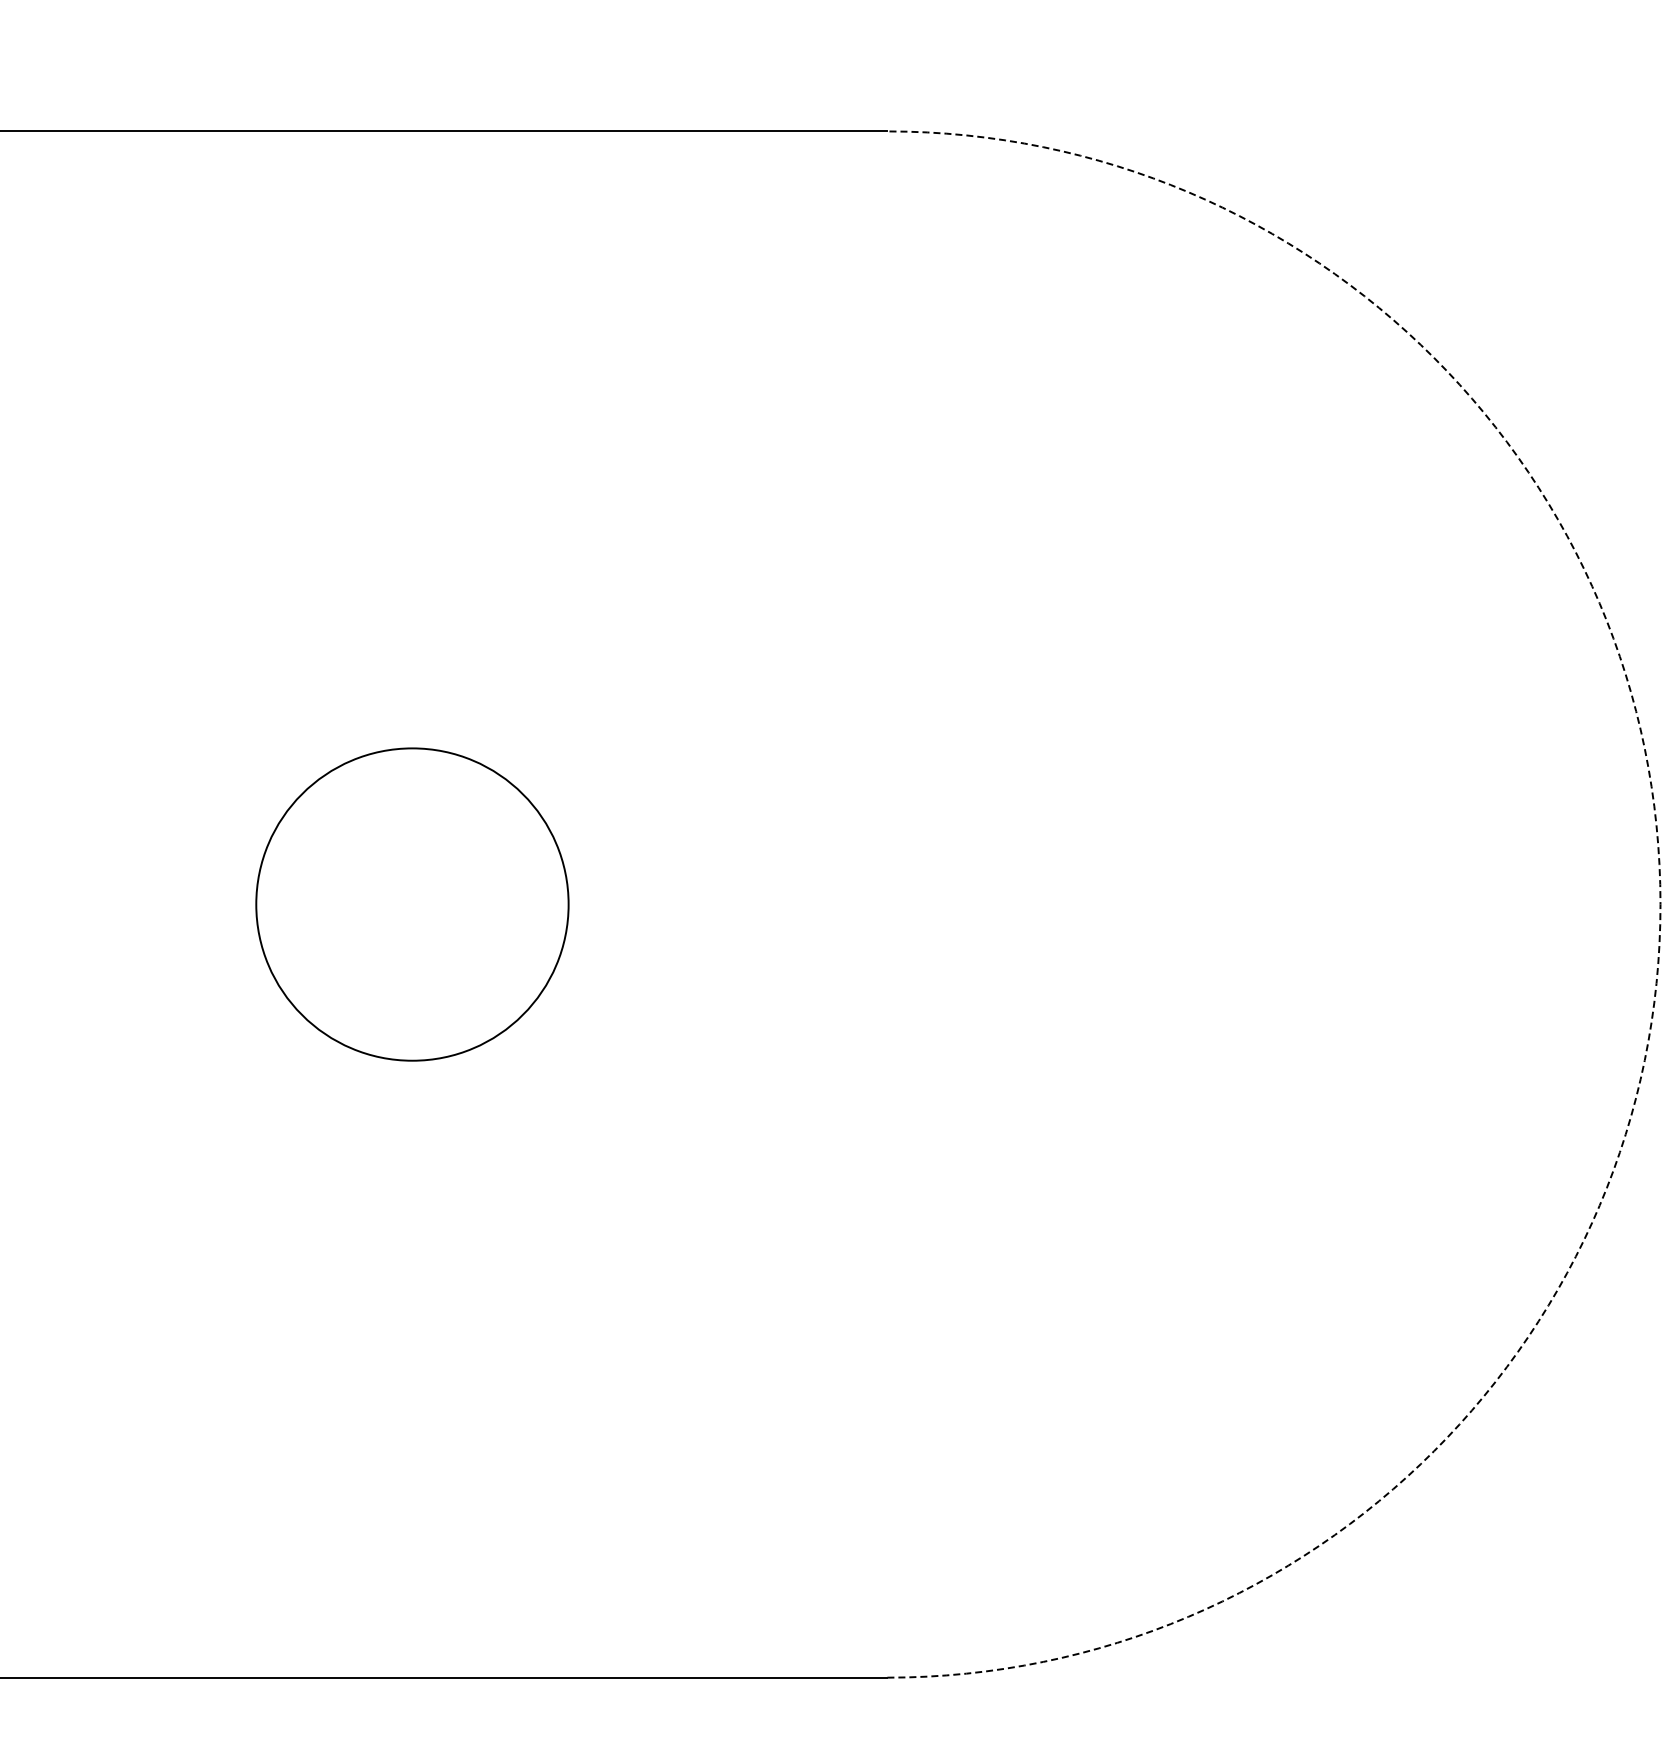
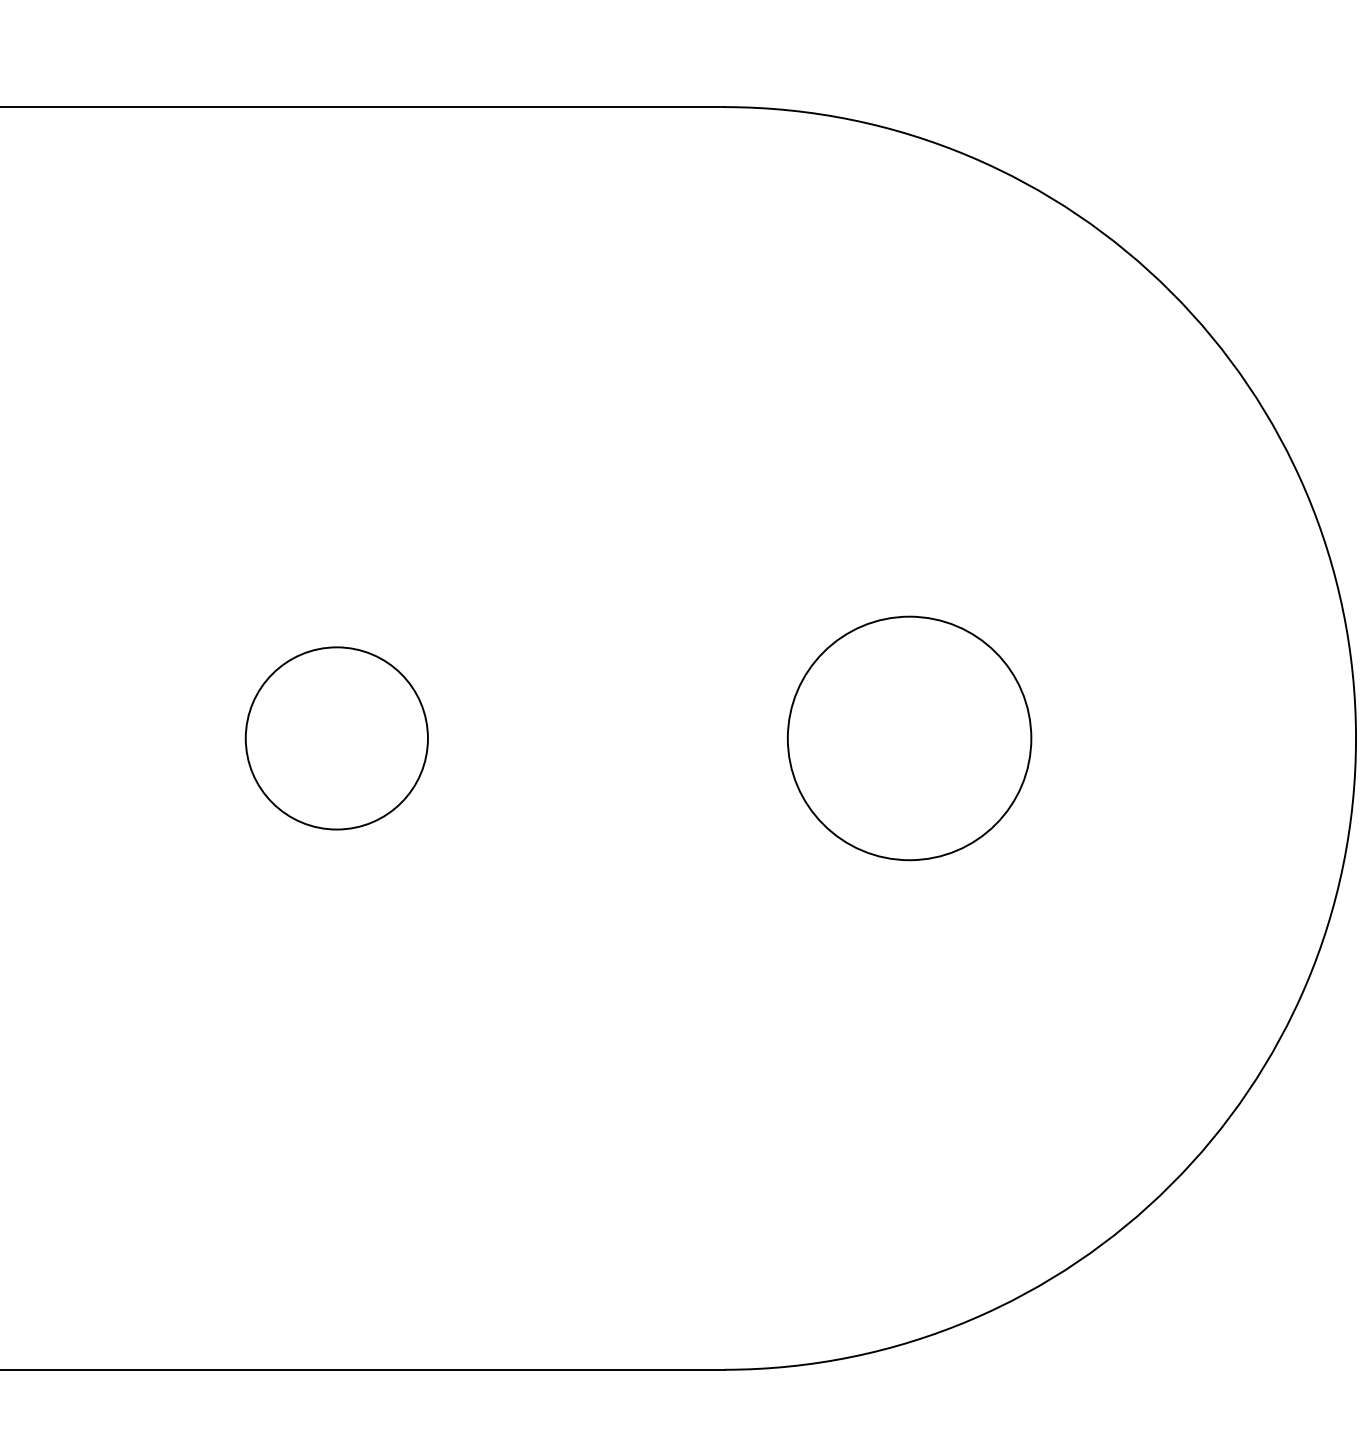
circle: (412, 904) -> (336, 738), size x0.71
circle: (1113, 904) -> (909, 738), added
arc: (1660, 904) -> (1356, 738), dashed -> solid

